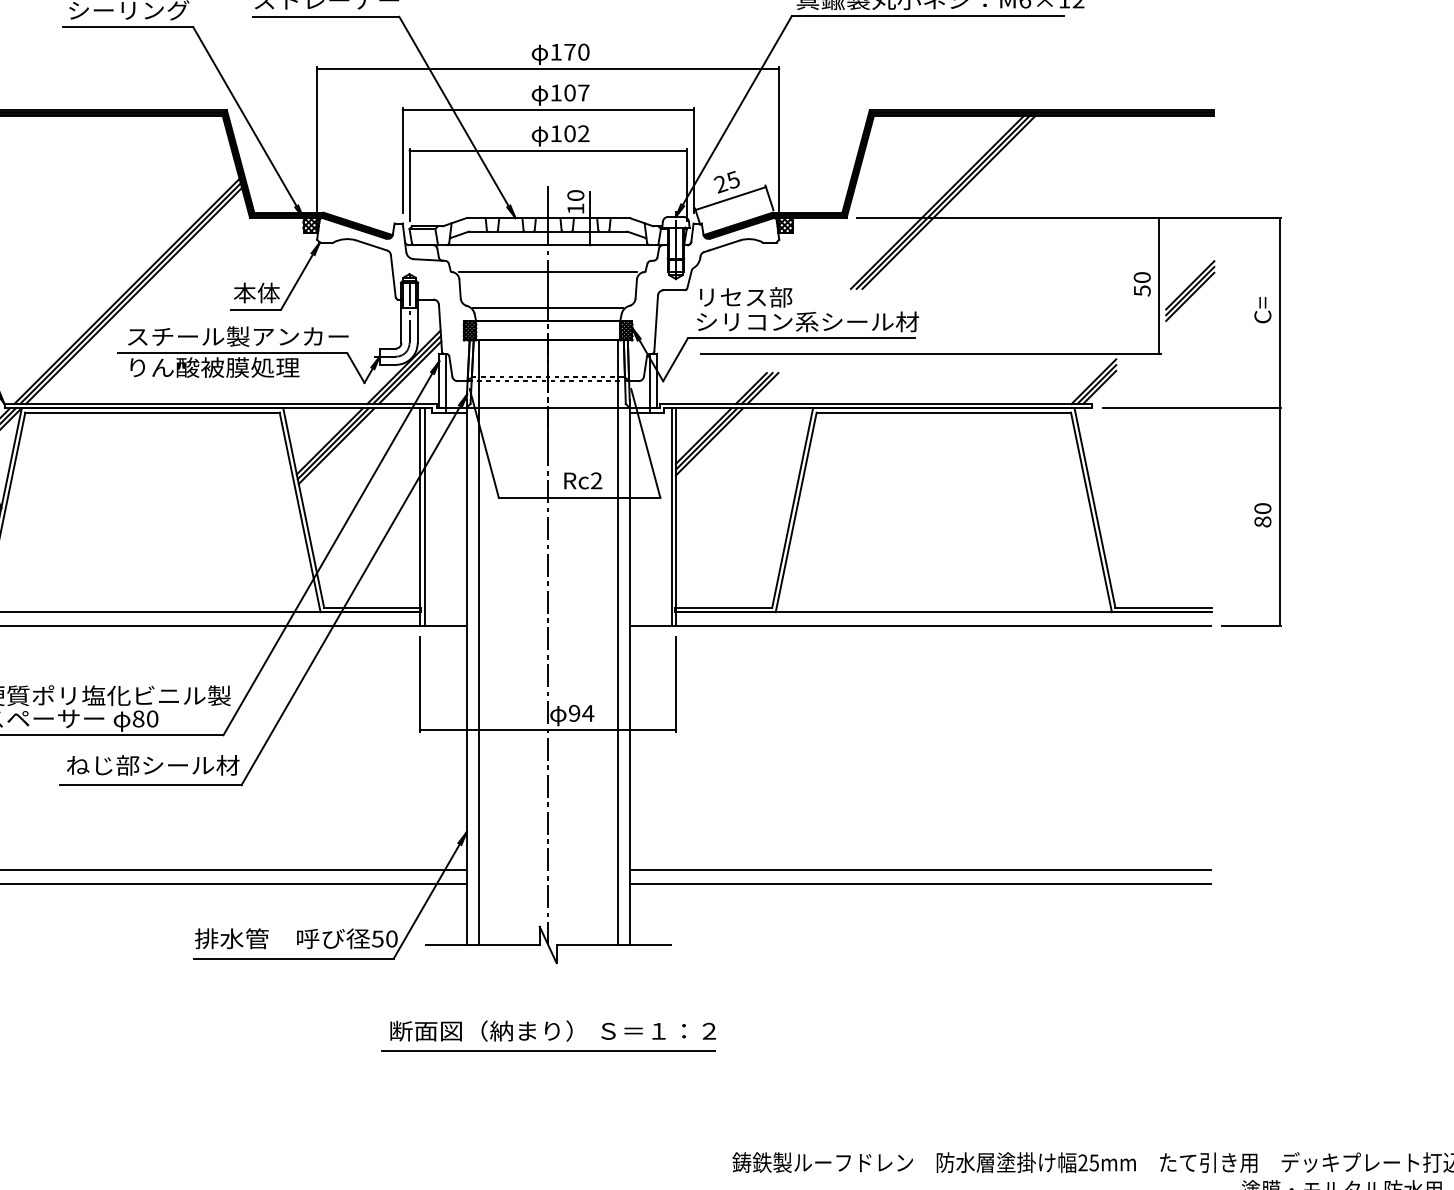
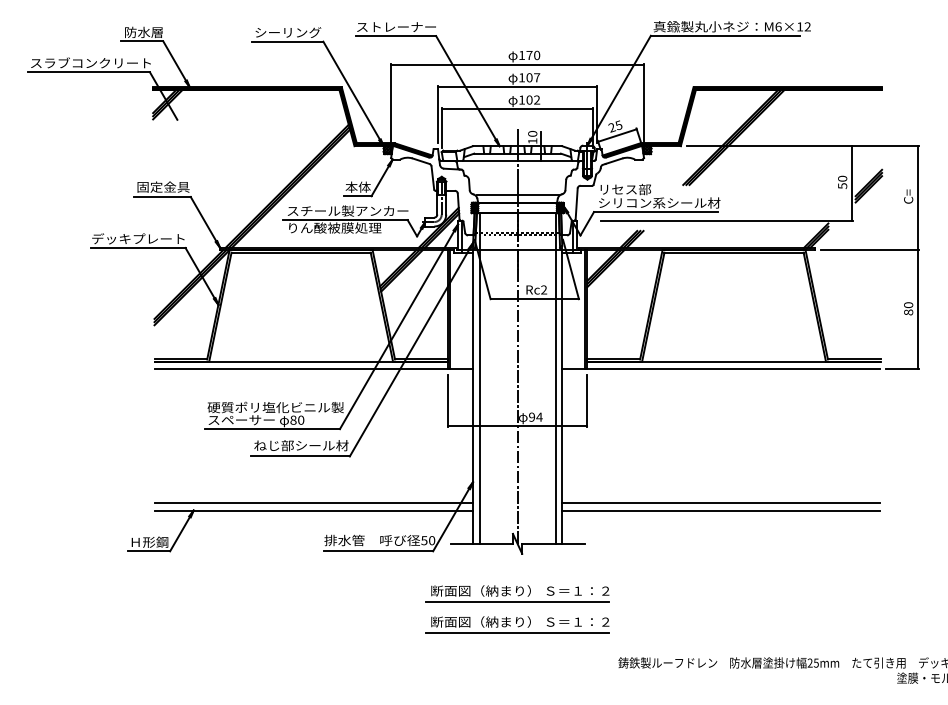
line: (548, 271) -> (517, 175), removed
part: (548, 1092) -> (517, 624), added

